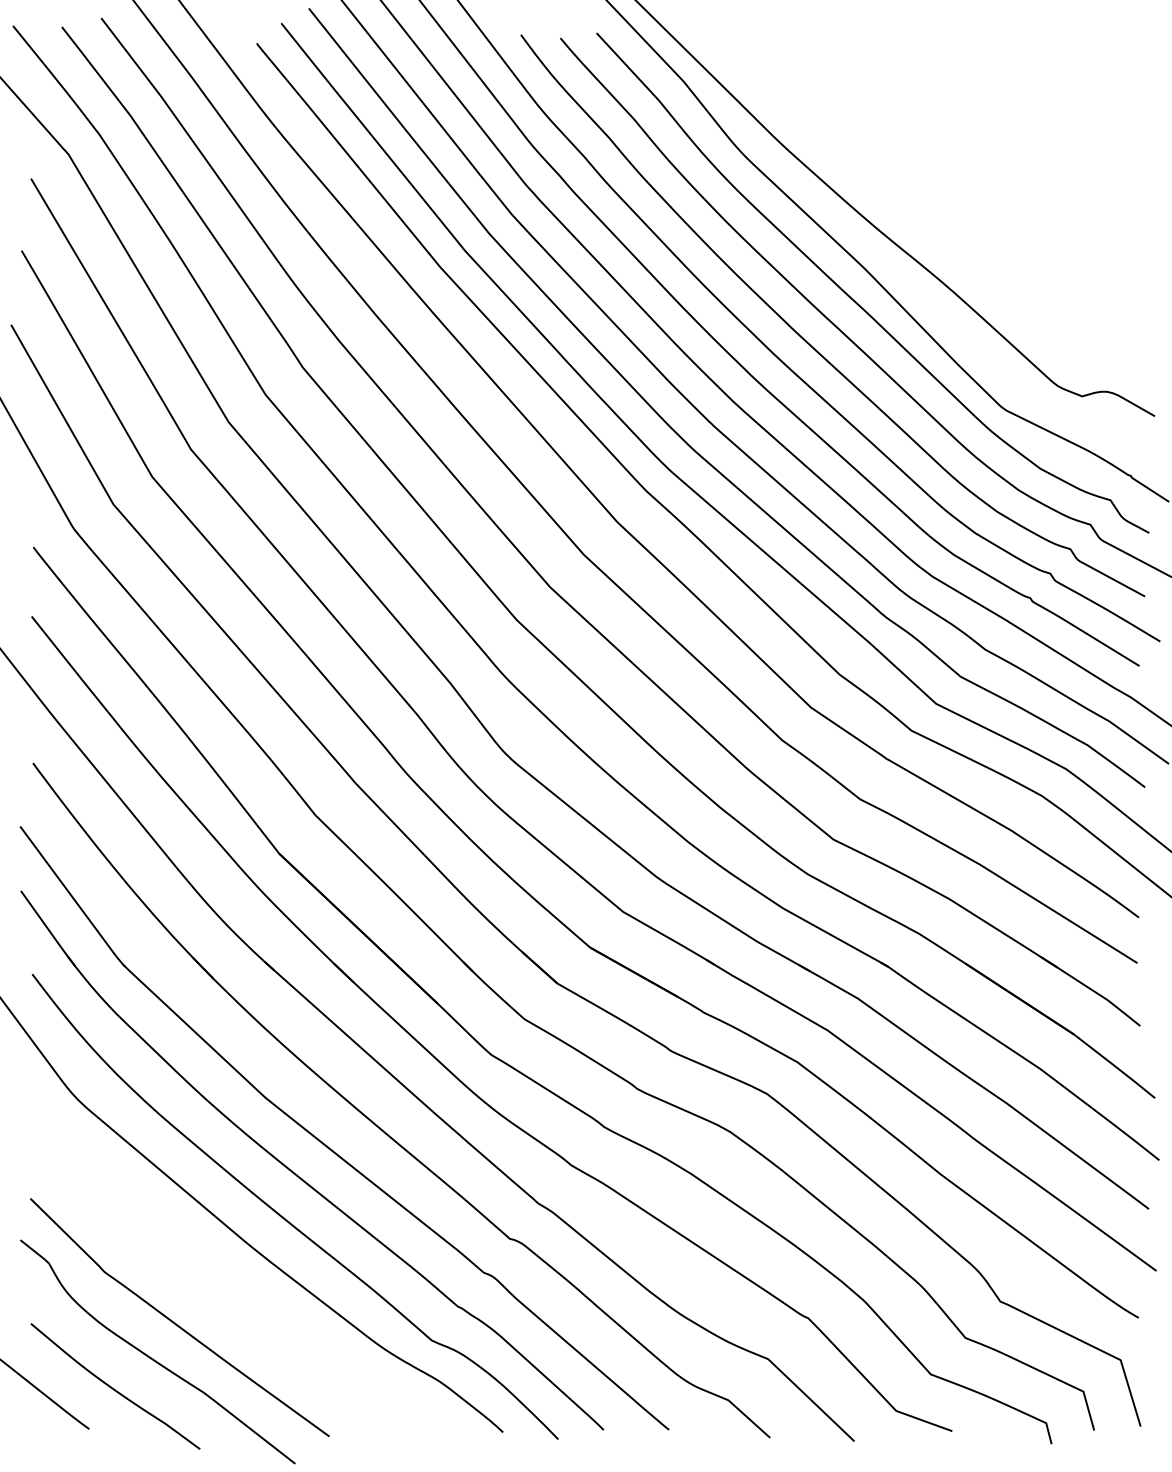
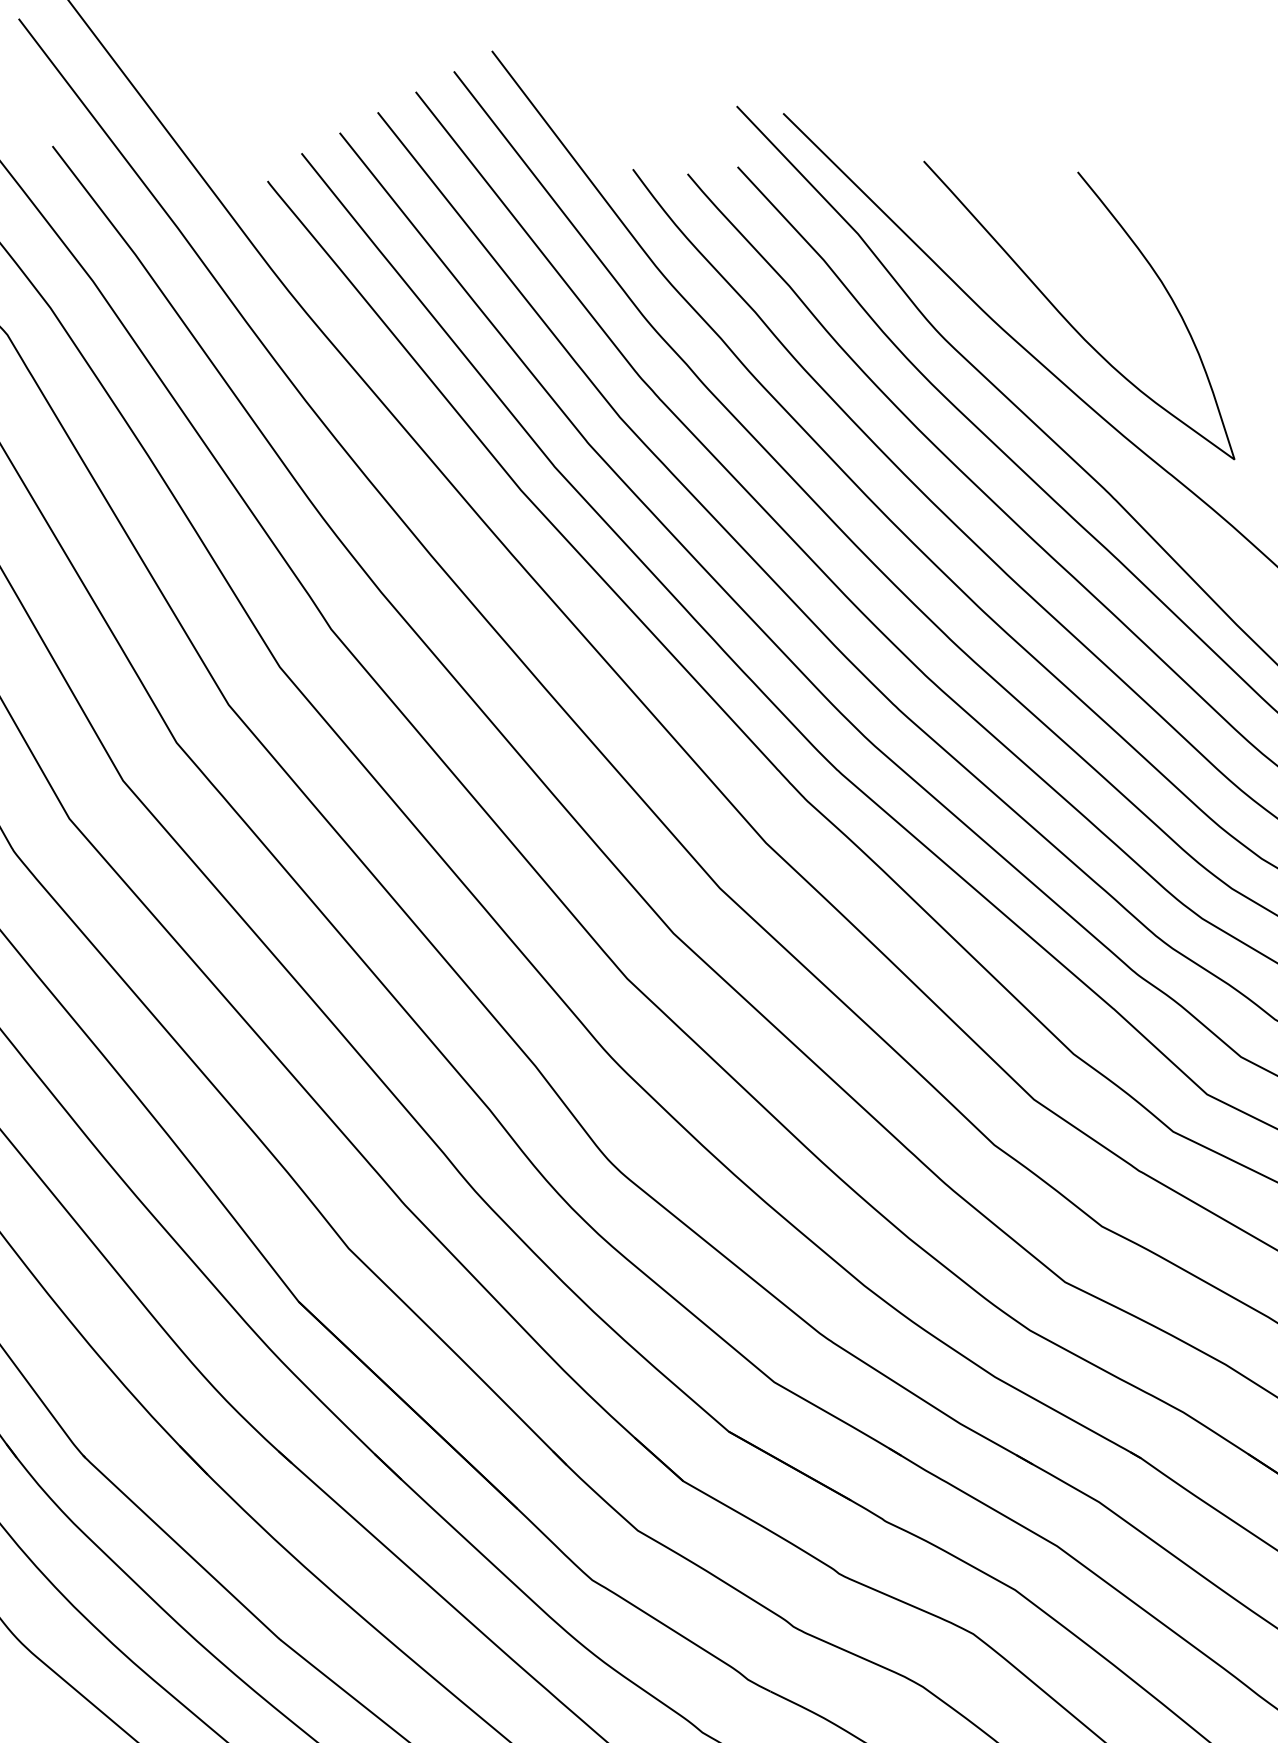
curve: (835, 143) -> (1067, 319), added

